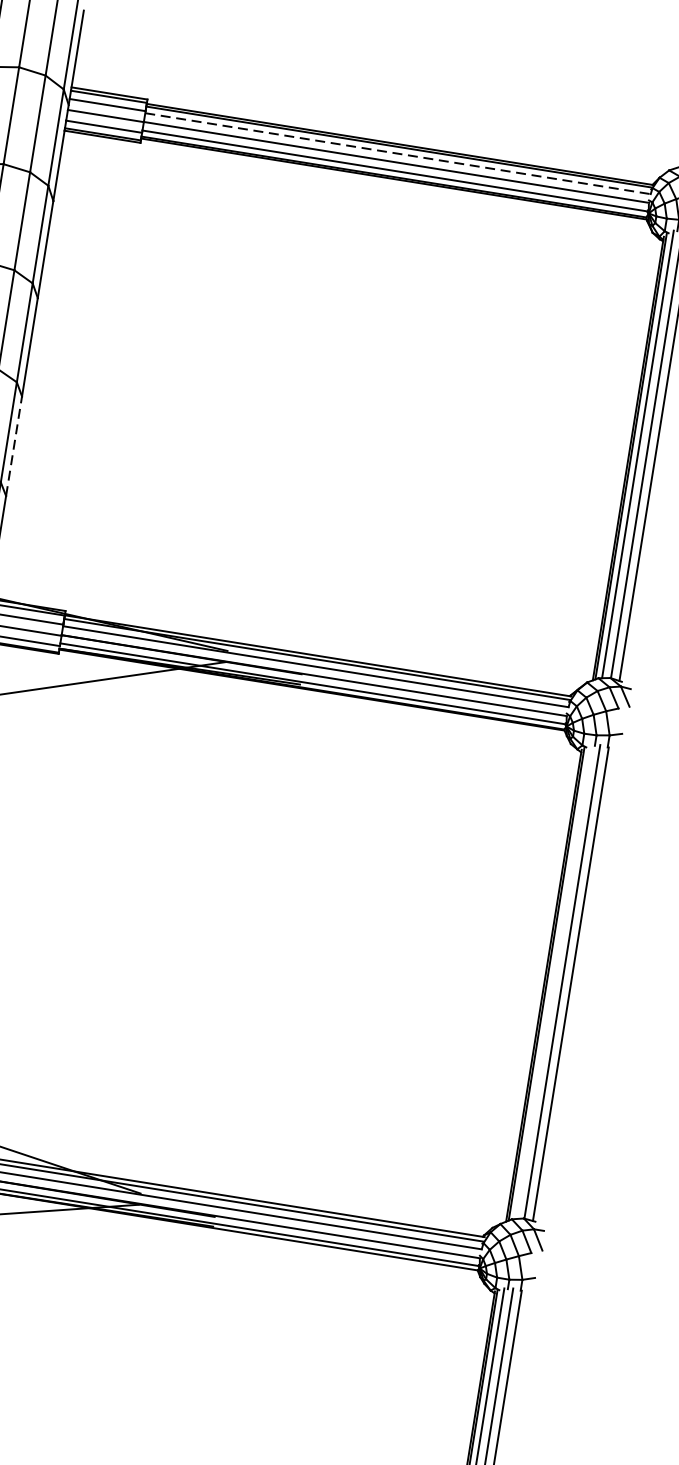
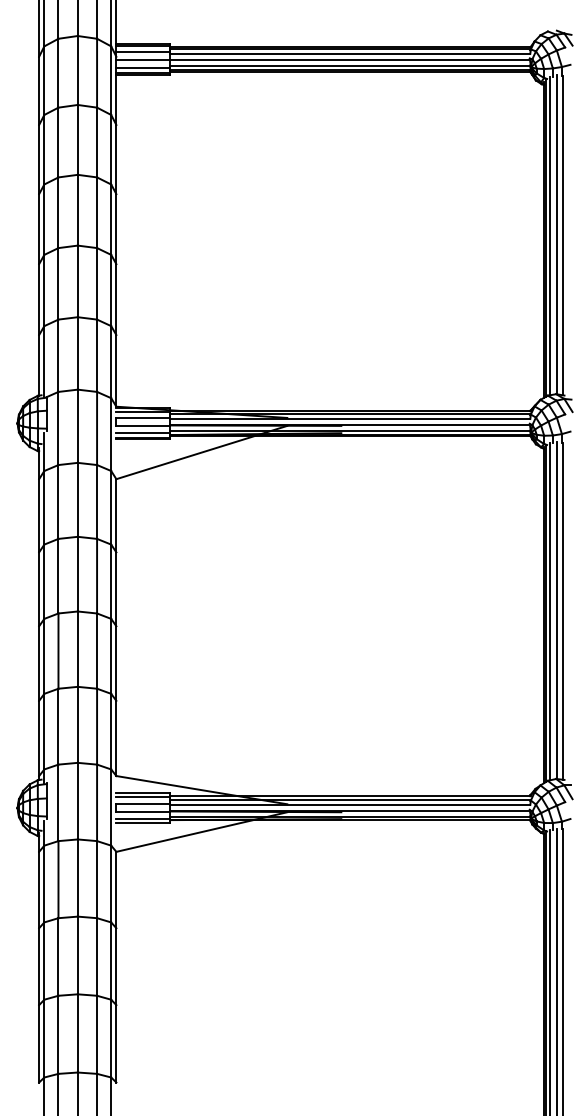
line: (398, 153) -> (350, 53), dashed -> solid
line: (14, 446) -> (116, 299), dashed -> solid
line: (553, 982) -> (550, 611), added

